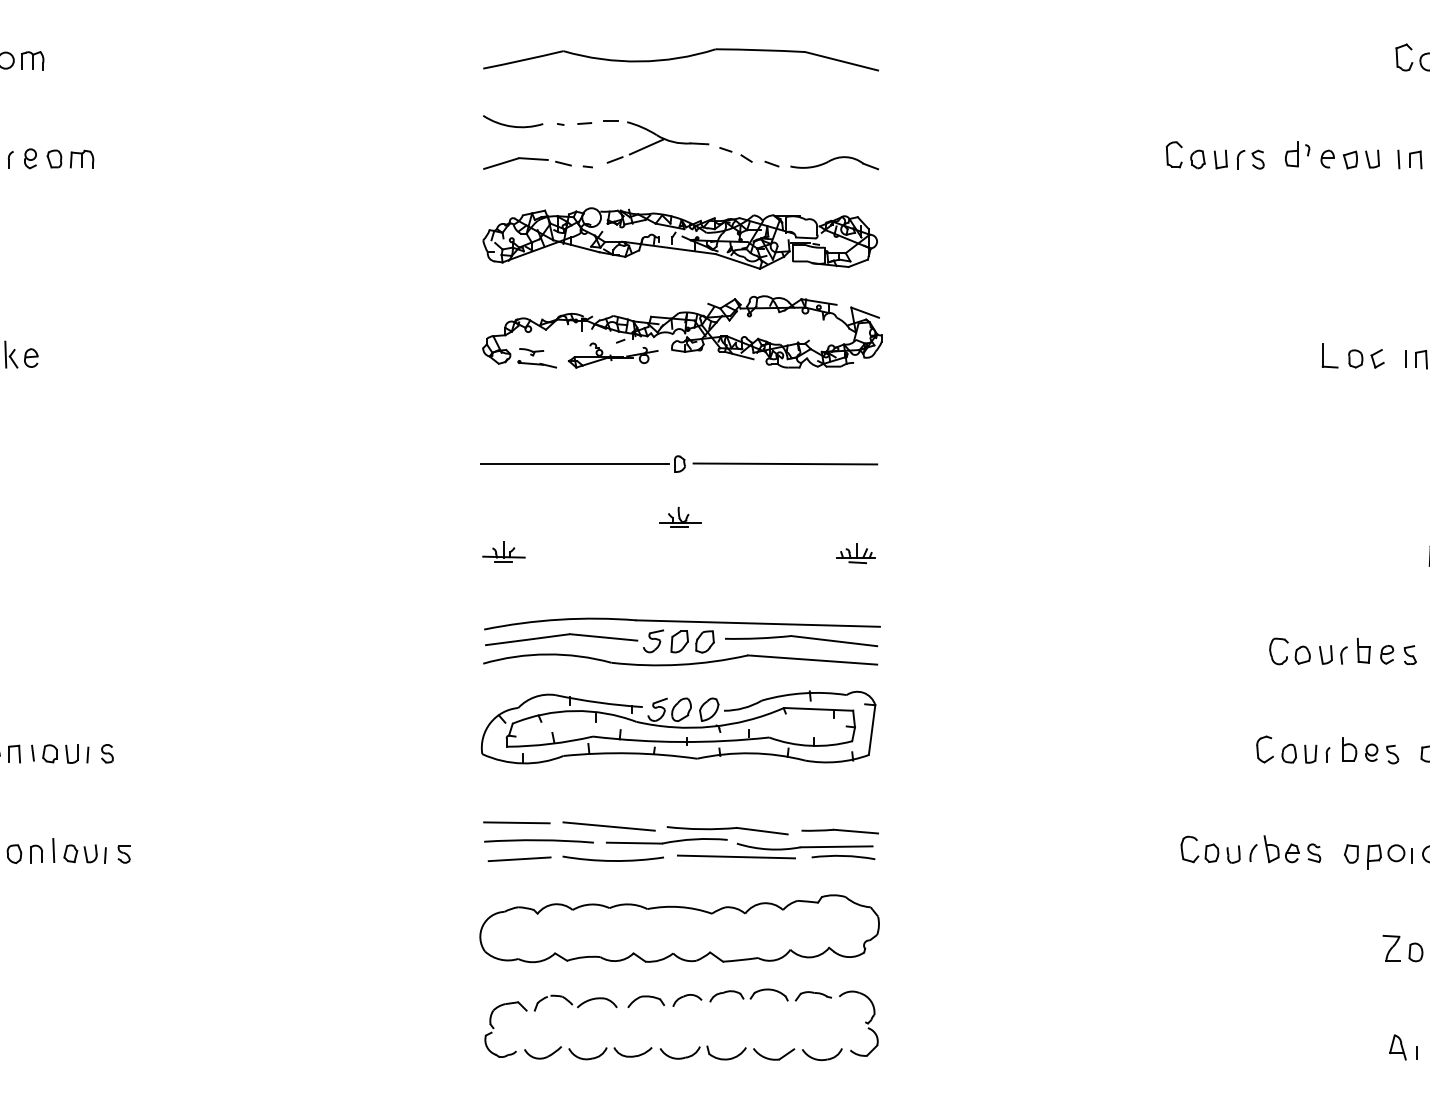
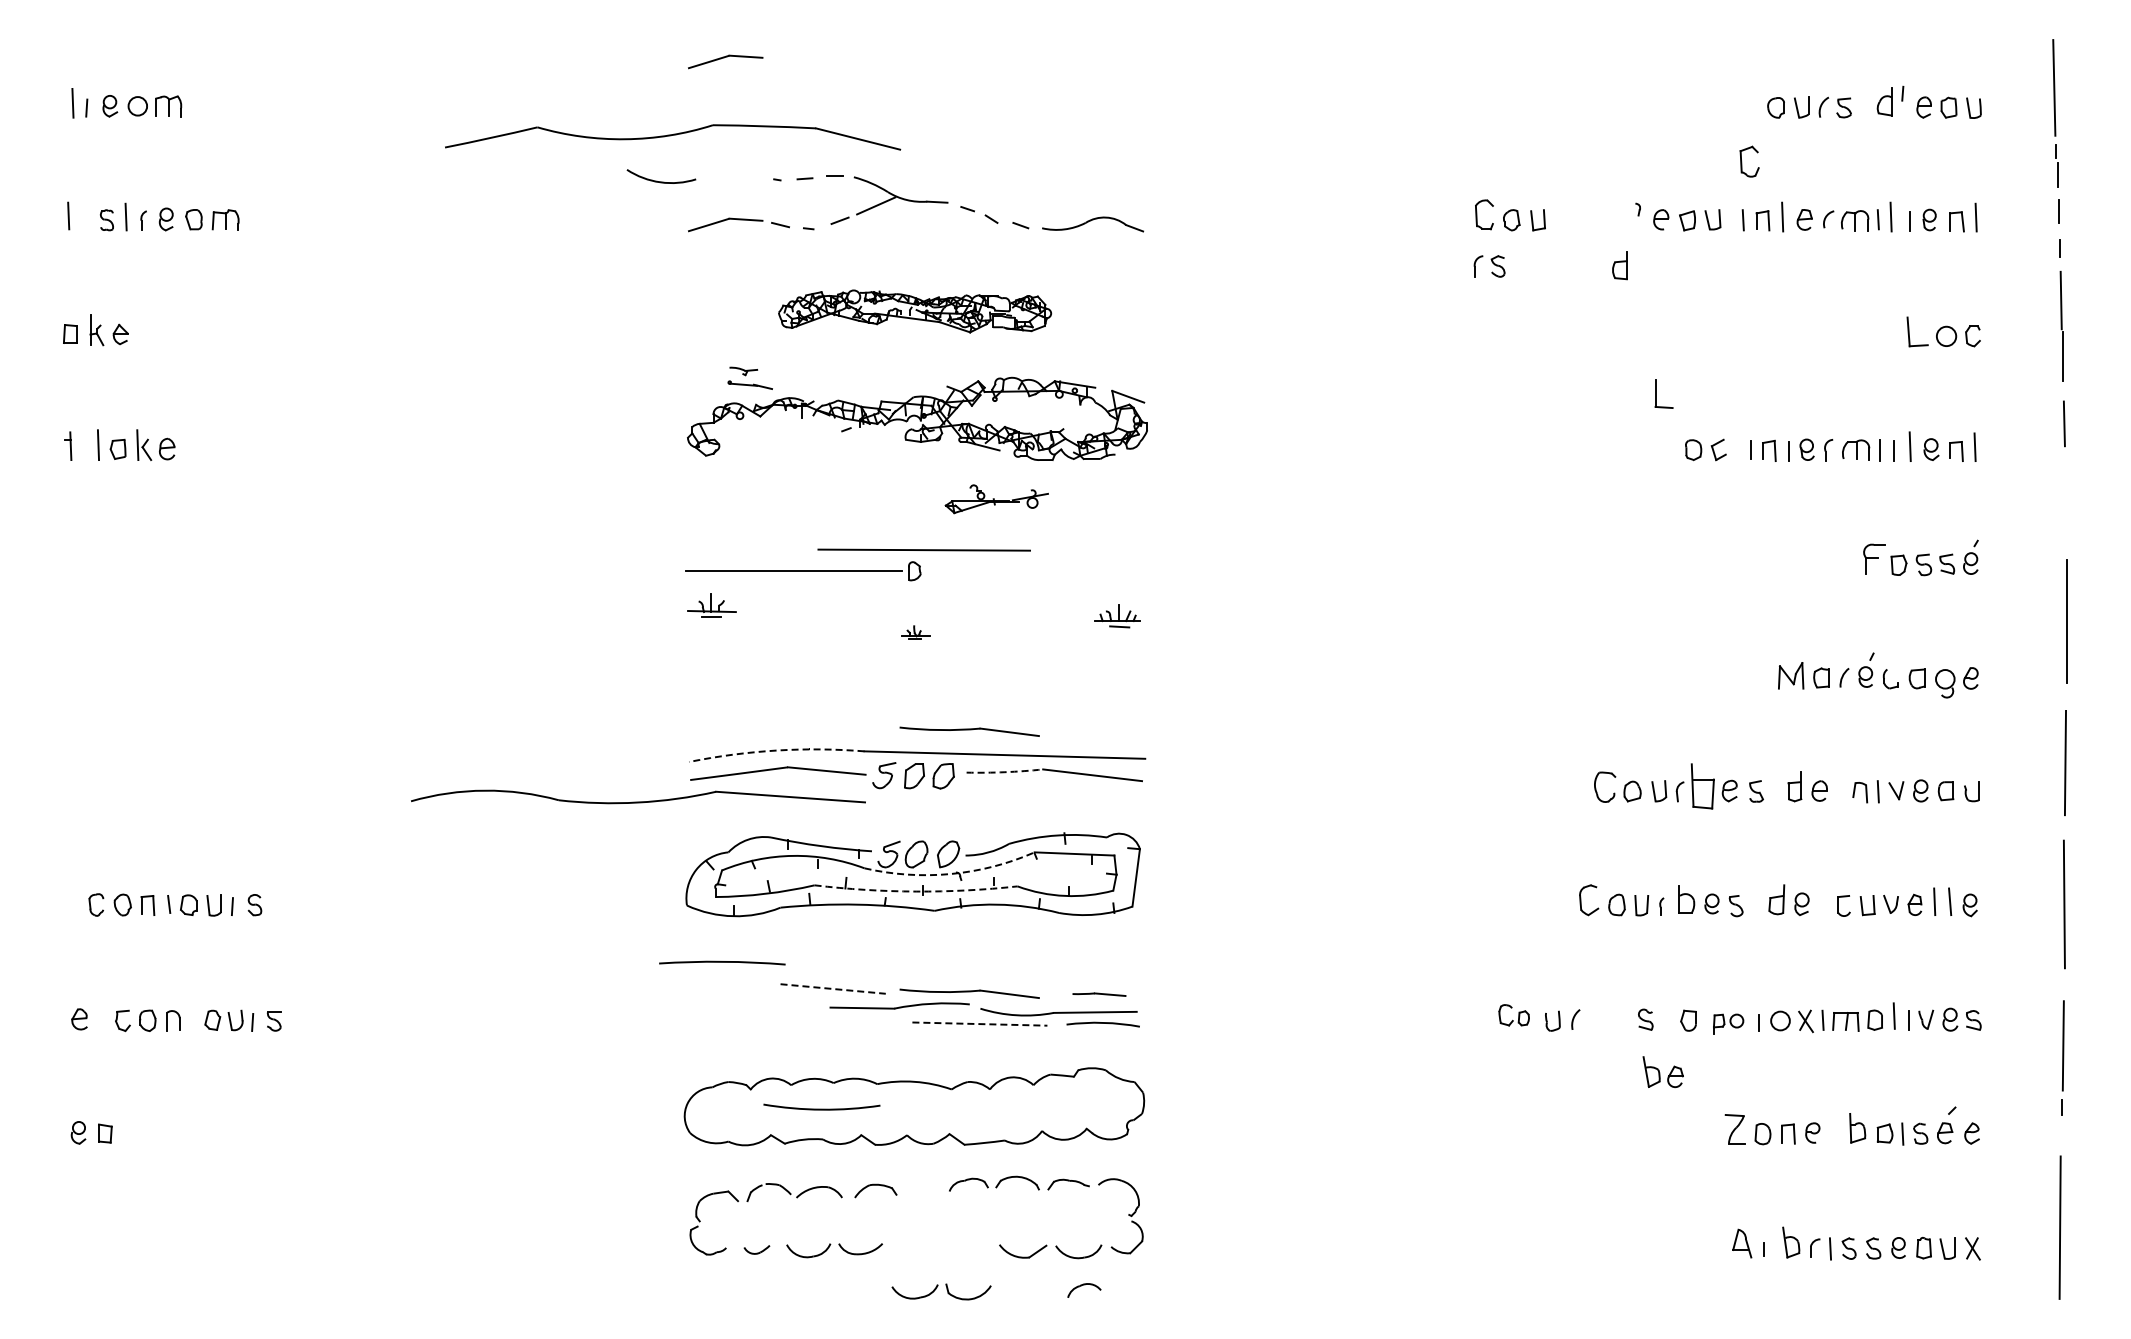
part: (515, 21) -> (725, 61), added
part: (1398, 57) -> (1742, 161), moved
part: (681, 59) -> (673, 137), moved
arc: (513, 125) -> (661, 181), moved
part: (1291, 154) -> (1619, 265), moved
part: (1250, 159) -> (1489, 266), moved
part: (679, 238) -> (914, 311), size x0.6
part: (1323, 354) -> (1656, 393), moved
part: (612, 355) -> (996, 499), moved
part: (536, 357) -> (749, 377), moved
line: (784, 463) -> (923, 549), moved
part: (680, 517) -> (915, 632), size x0.6
part: (503, 551) -> (711, 605), moved
part: (855, 553) -> (1117, 616), moved
part: (727, 603) -> (969, 731), added
arc: (559, 619) -> (776, 750), solid -> dashed
arc: (757, 638) -> (1004, 772), solid -> dashed
part: (1363, 650) -> (1702, 786), size x1.6
part: (680, 659) -> (638, 796), moved
arc: (710, 727) -> (950, 874), solid -> dashed
arc: (681, 741) -> (916, 891), solid -> dashed
line: (516, 822) -> (726, 984), removed
line: (609, 826) -> (833, 989), solid -> dashed
part: (839, 831) -> (1098, 994), size x0.6
arc: (539, 840) -> (722, 962), moved
part: (1200, 848) -> (1514, 1014), size x0.7
part: (1281, 849) -> (1662, 1072), moved
line: (53, 850) -> (192, 1016), removed
part: (1386, 856) -> (1728, 1023), size x0.7
line: (736, 857) -> (979, 1024), solid -> dashed
line: (519, 859) -> (729, 1026), removed
arc: (612, 859) -> (821, 1108), moved
part: (687, 1000) -> (1084, 1290), moved
part: (542, 1052) -> (756, 1249), size x0.6
part: (703, 1052) -> (941, 1291), moved

